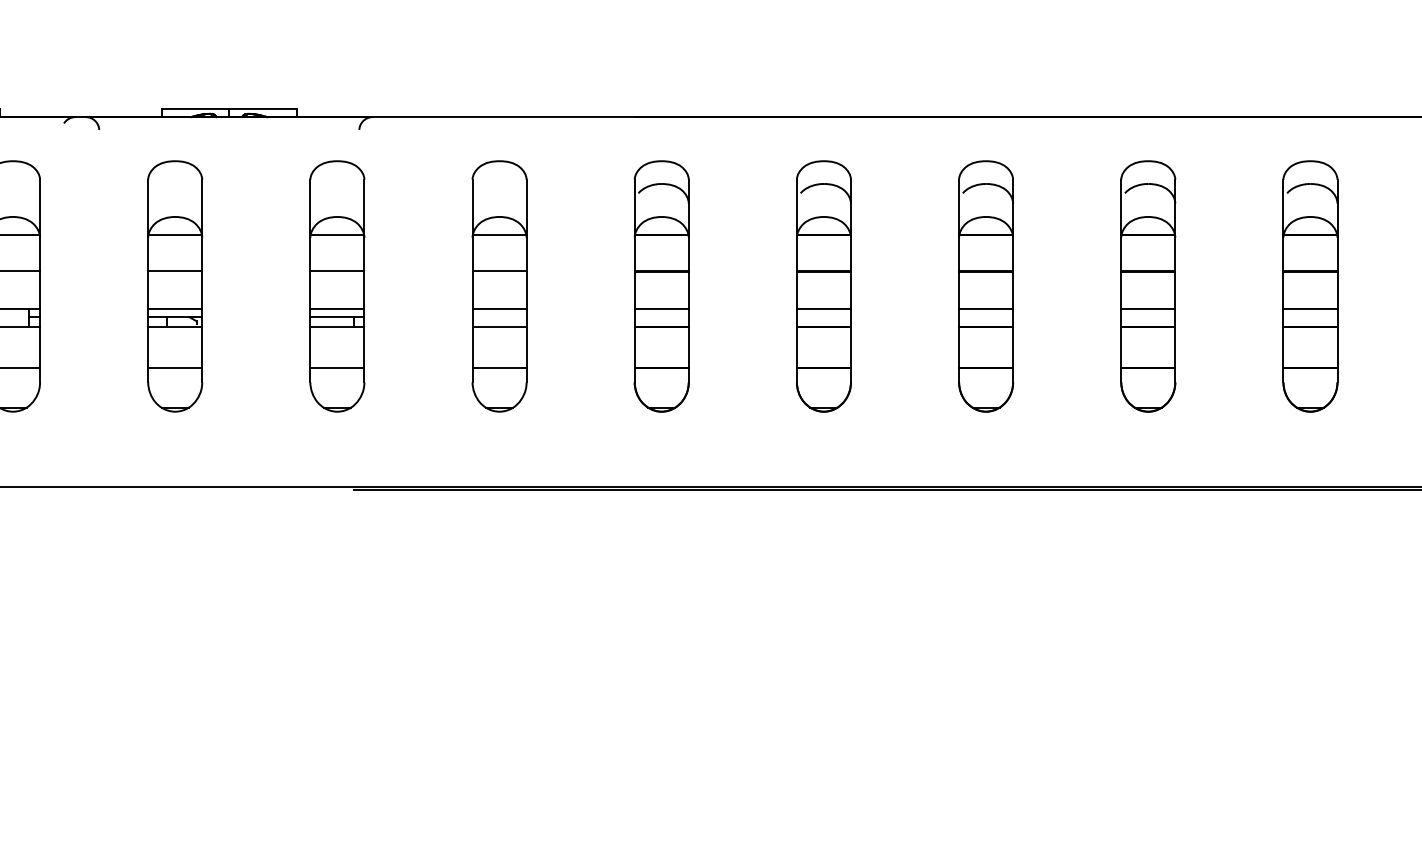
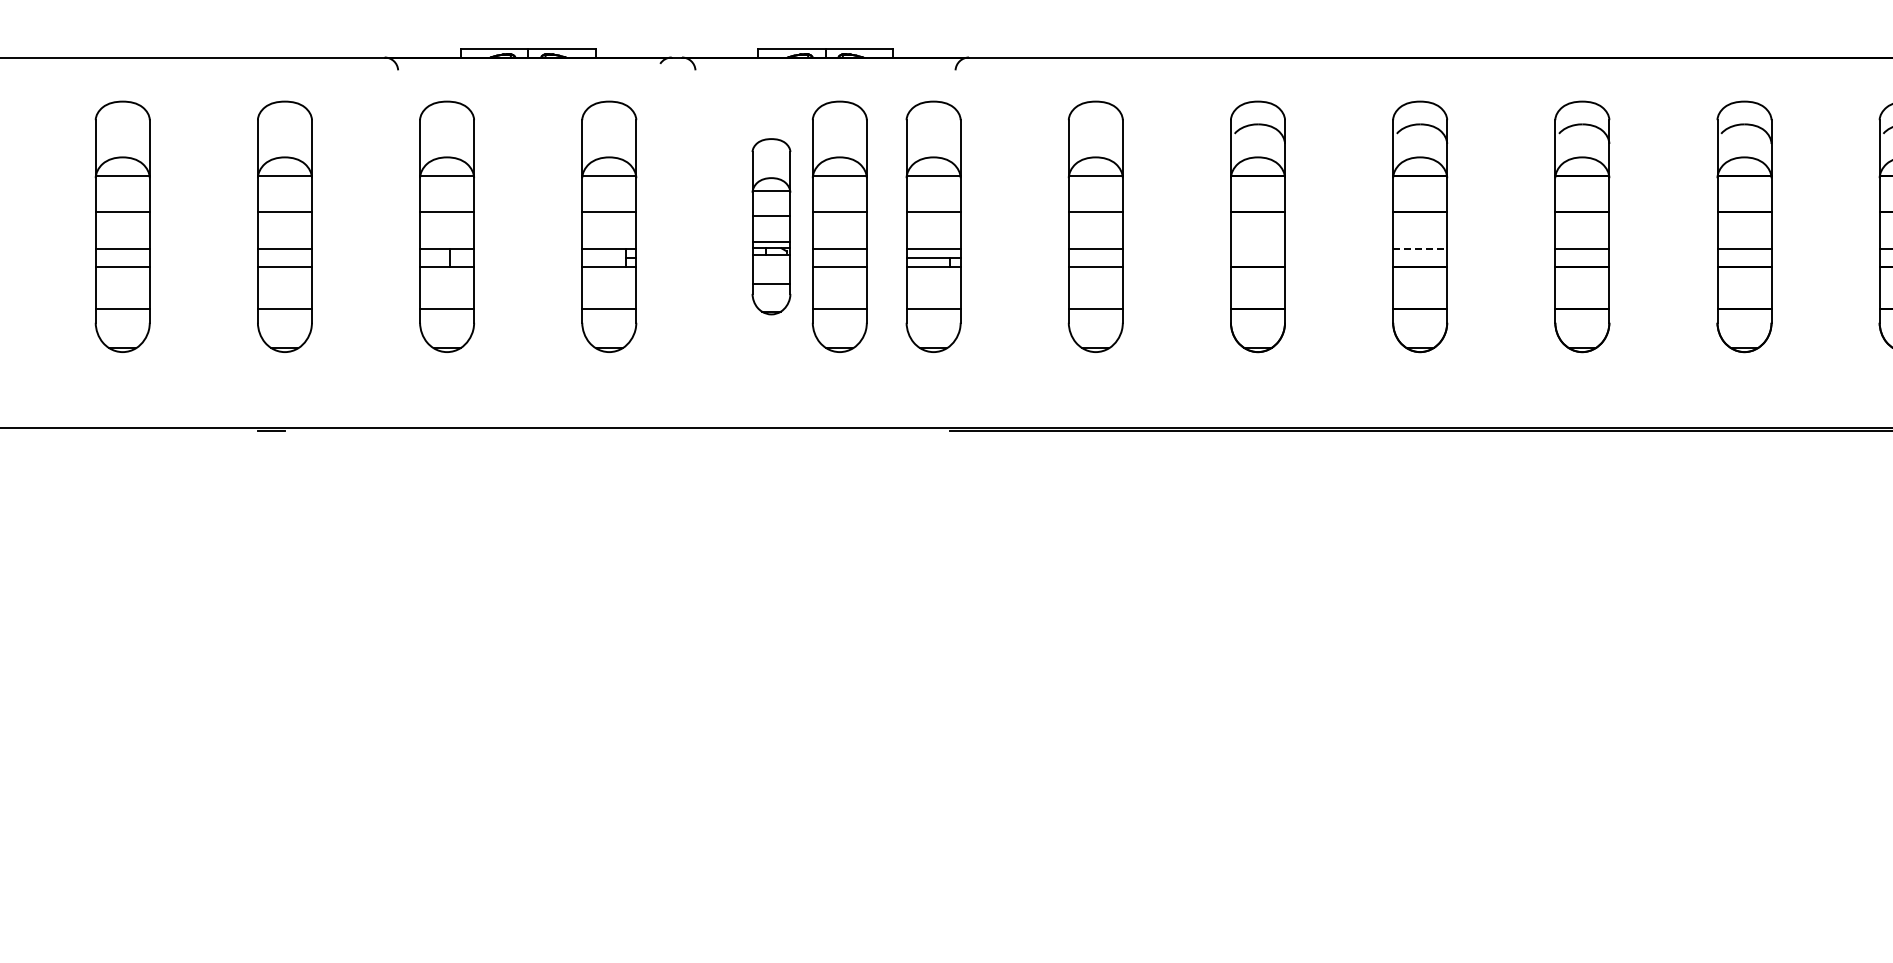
part: (175, 286) -> (771, 226), size x0.7
part: (243, 286) -> (839, 226), added
line: (661, 308) -> (1257, 248), removed
line: (824, 308) -> (1420, 248), solid -> dashed

